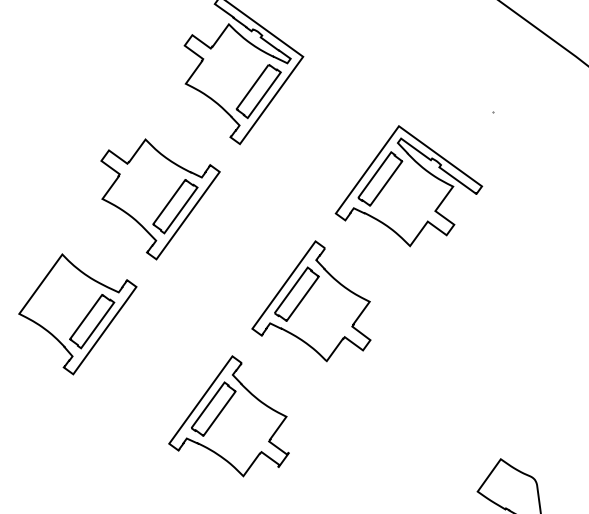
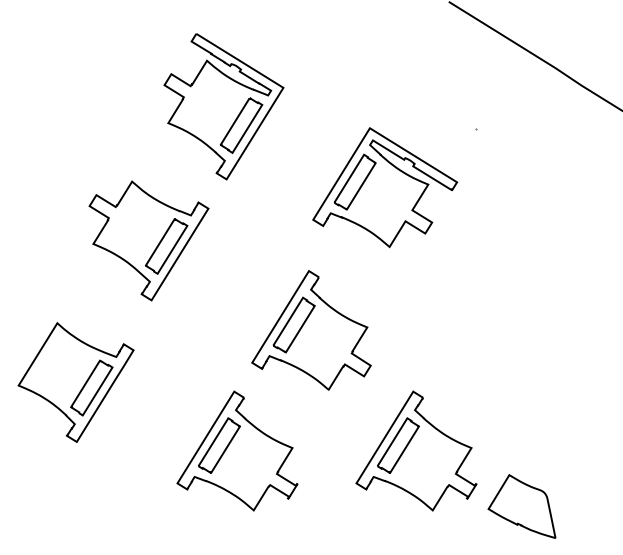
part: (410, 186) -> (385, 187), moved
part: (76, 314) -> (75, 382), moved
part: (409, 428) -> (416, 450), added

